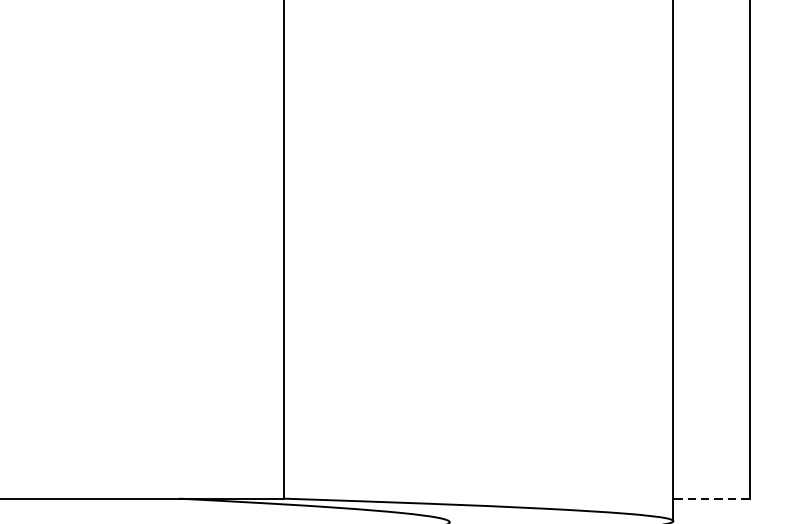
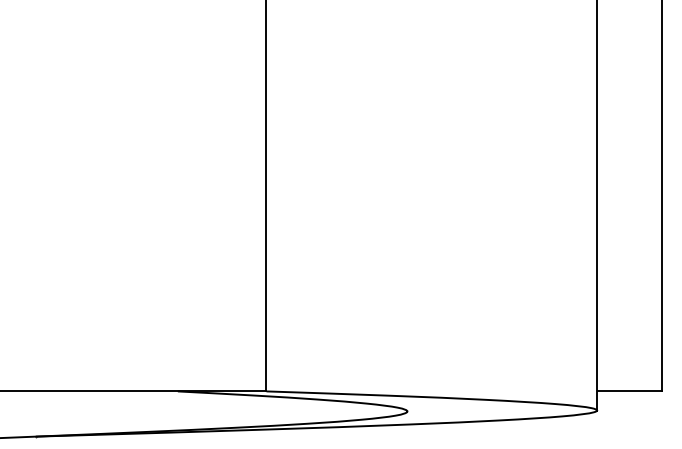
line: (712, 498) -> (630, 391), dashed -> solid

